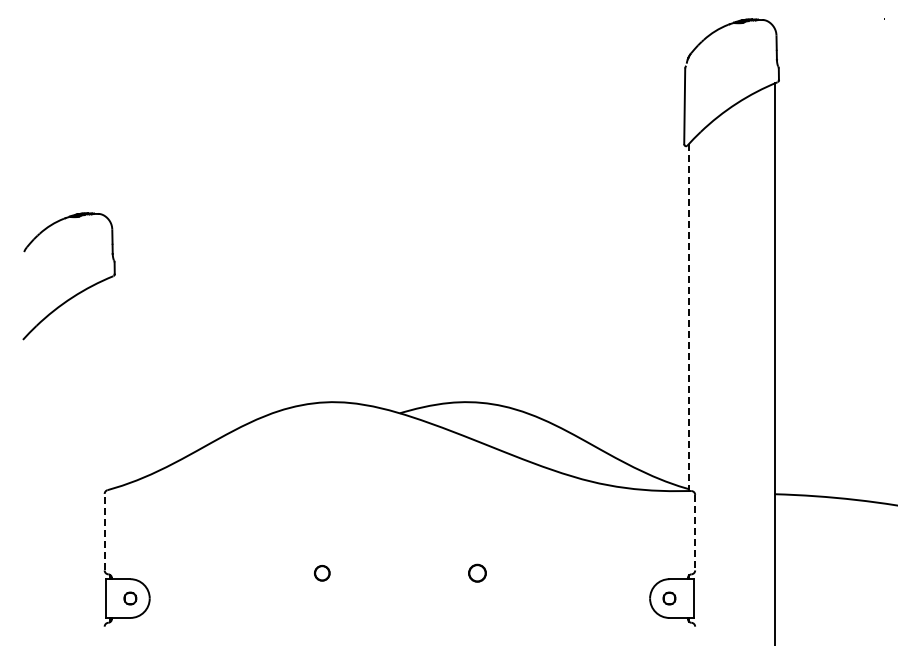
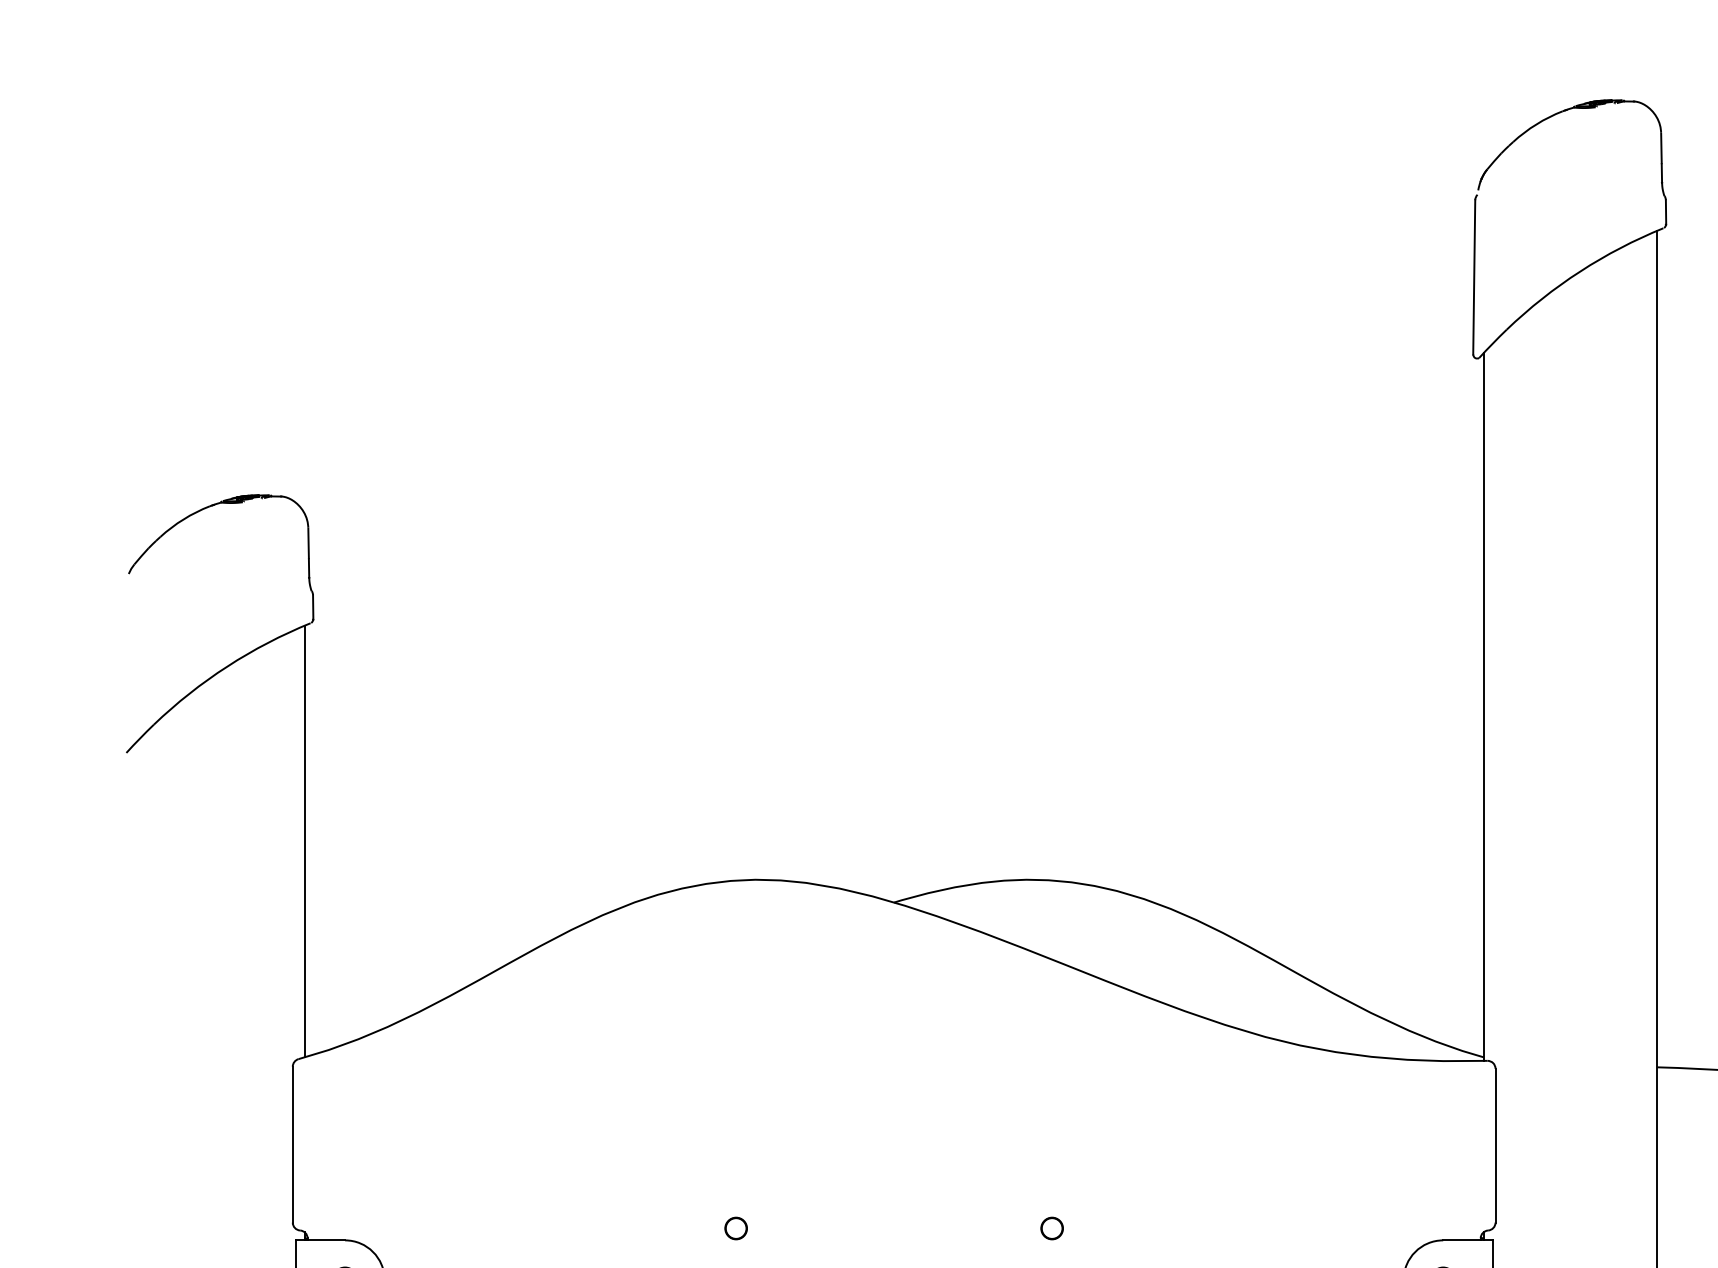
line: (689, 317) -> (1483, 707), dashed -> solid
line: (110, 383) -> (304, 841), added
line: (104, 531) -> (292, 1143), dashed -> solid
line: (695, 532) -> (1496, 1145), dashed -> solid
circle: (322, 573) -> (736, 1228), size x0.71
circle: (477, 573) -> (1052, 1228), size x0.62

